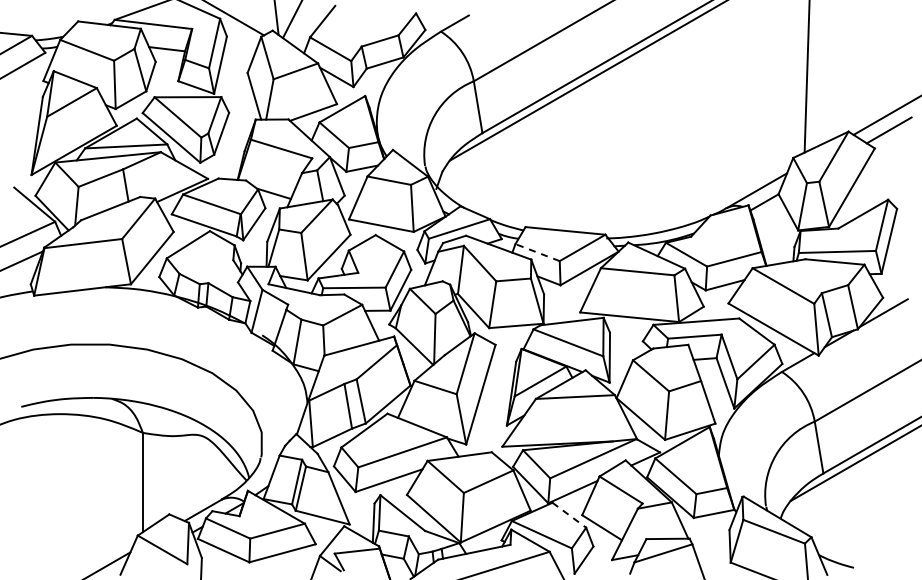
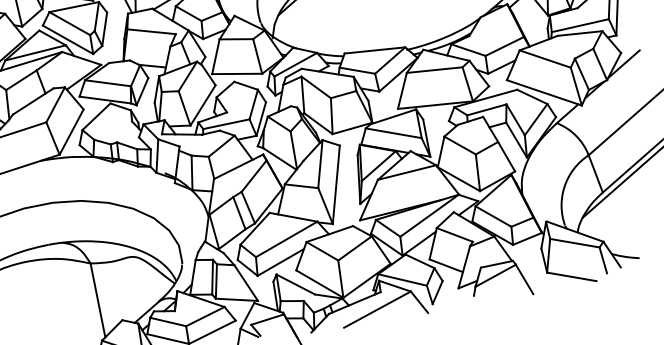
line: (537, 252) -> (357, 70), dashed -> solid
line: (569, 515) -> (420, 261), dashed -> solid

